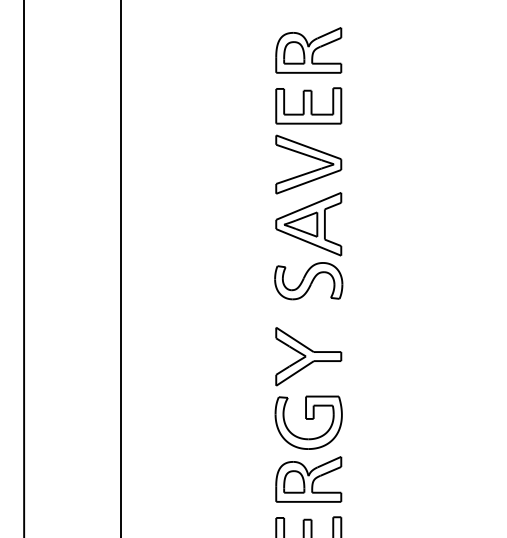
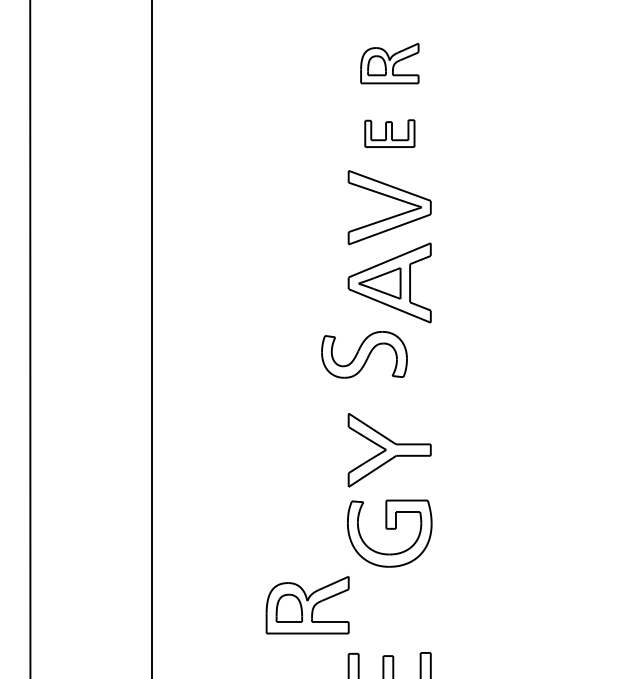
part: (308, 50) -> (389, 63), size x0.7
part: (308, 105) -> (389, 133), size x0.6
part: (308, 281) -> (364, 355), moved
part: (308, 479) -> (307, 605), moved

